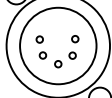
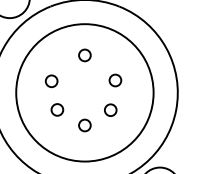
circle: (58, 25) -> (85, 55), added

